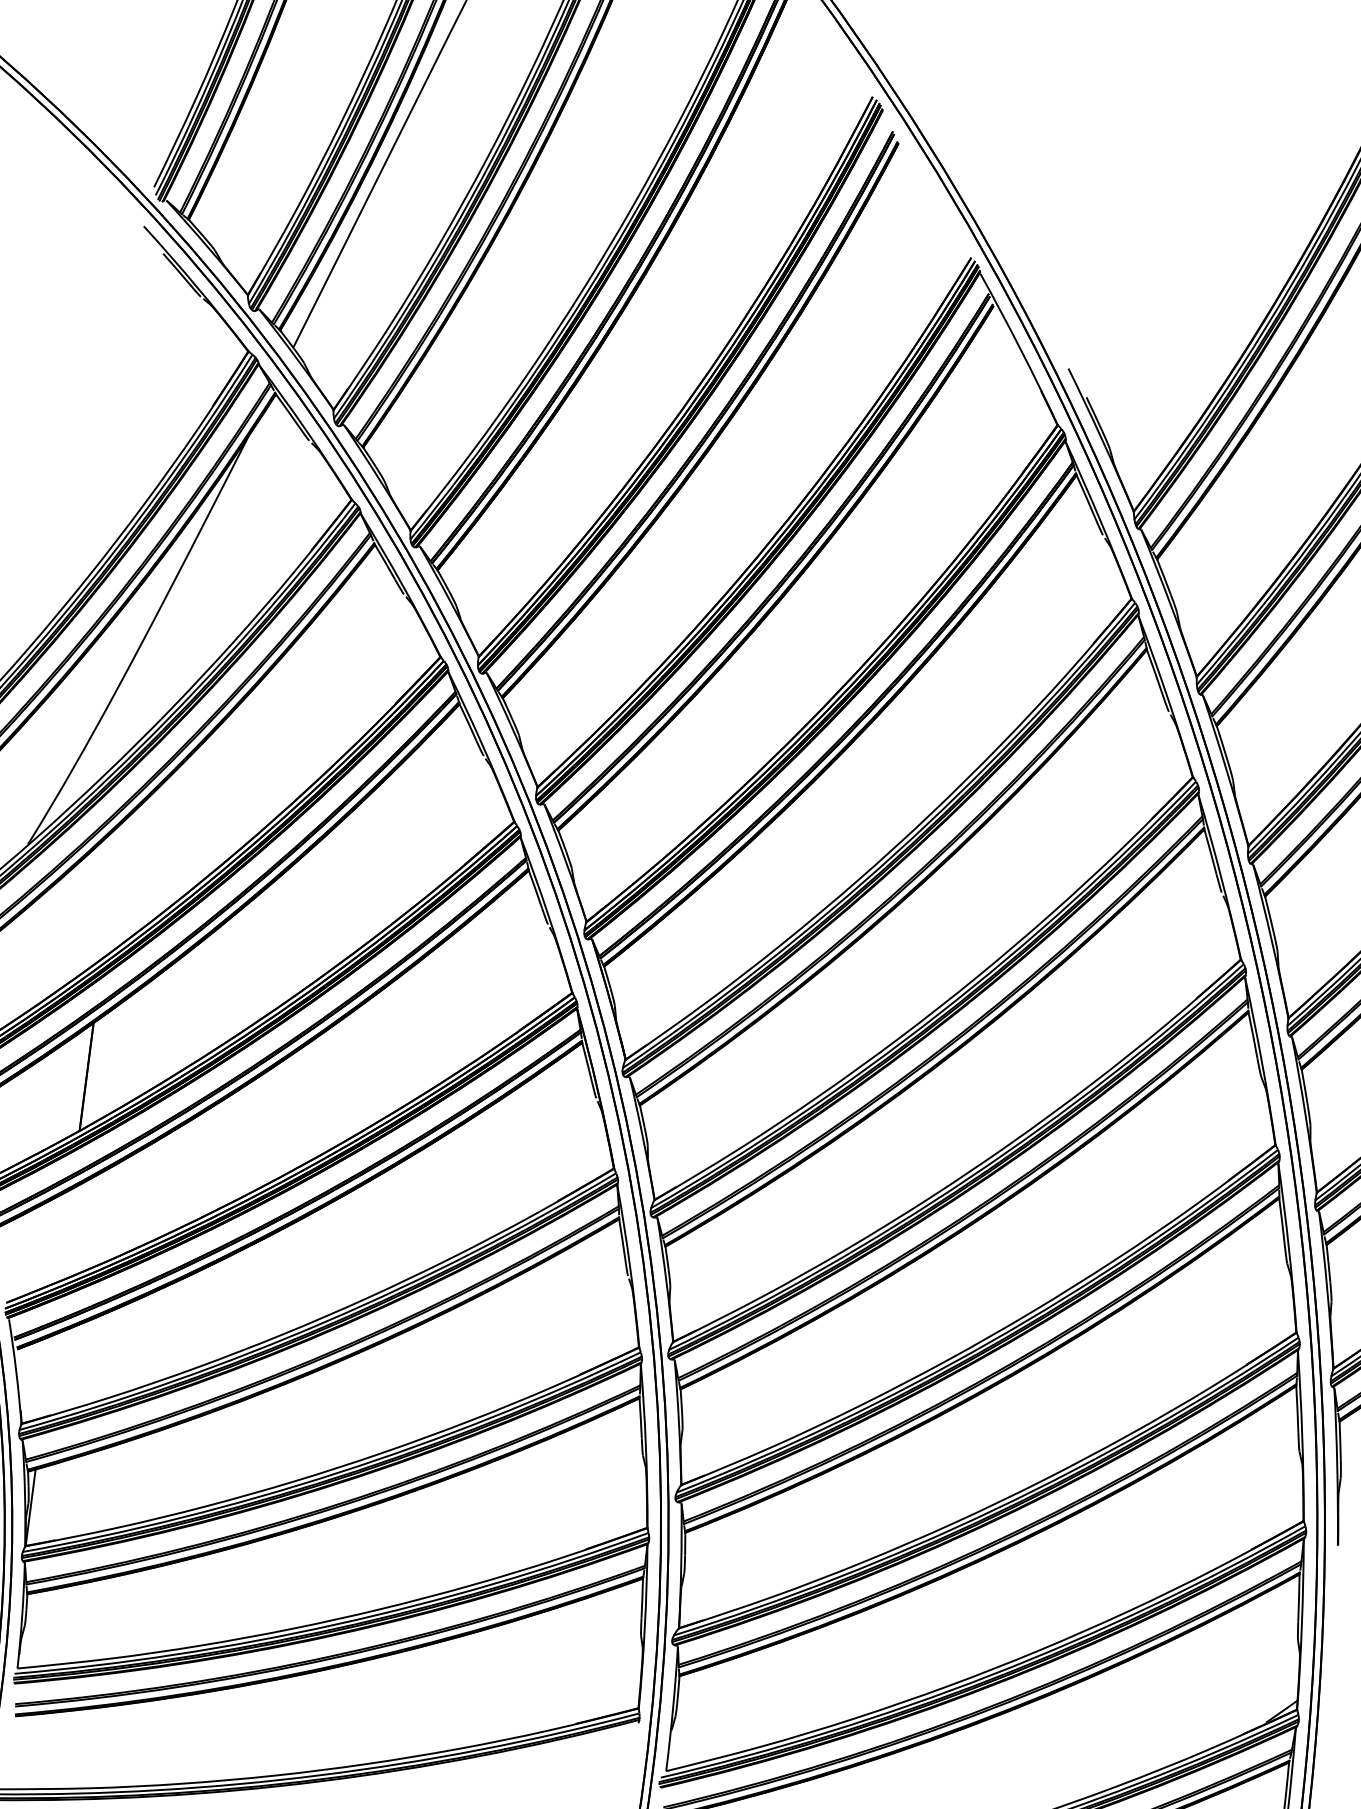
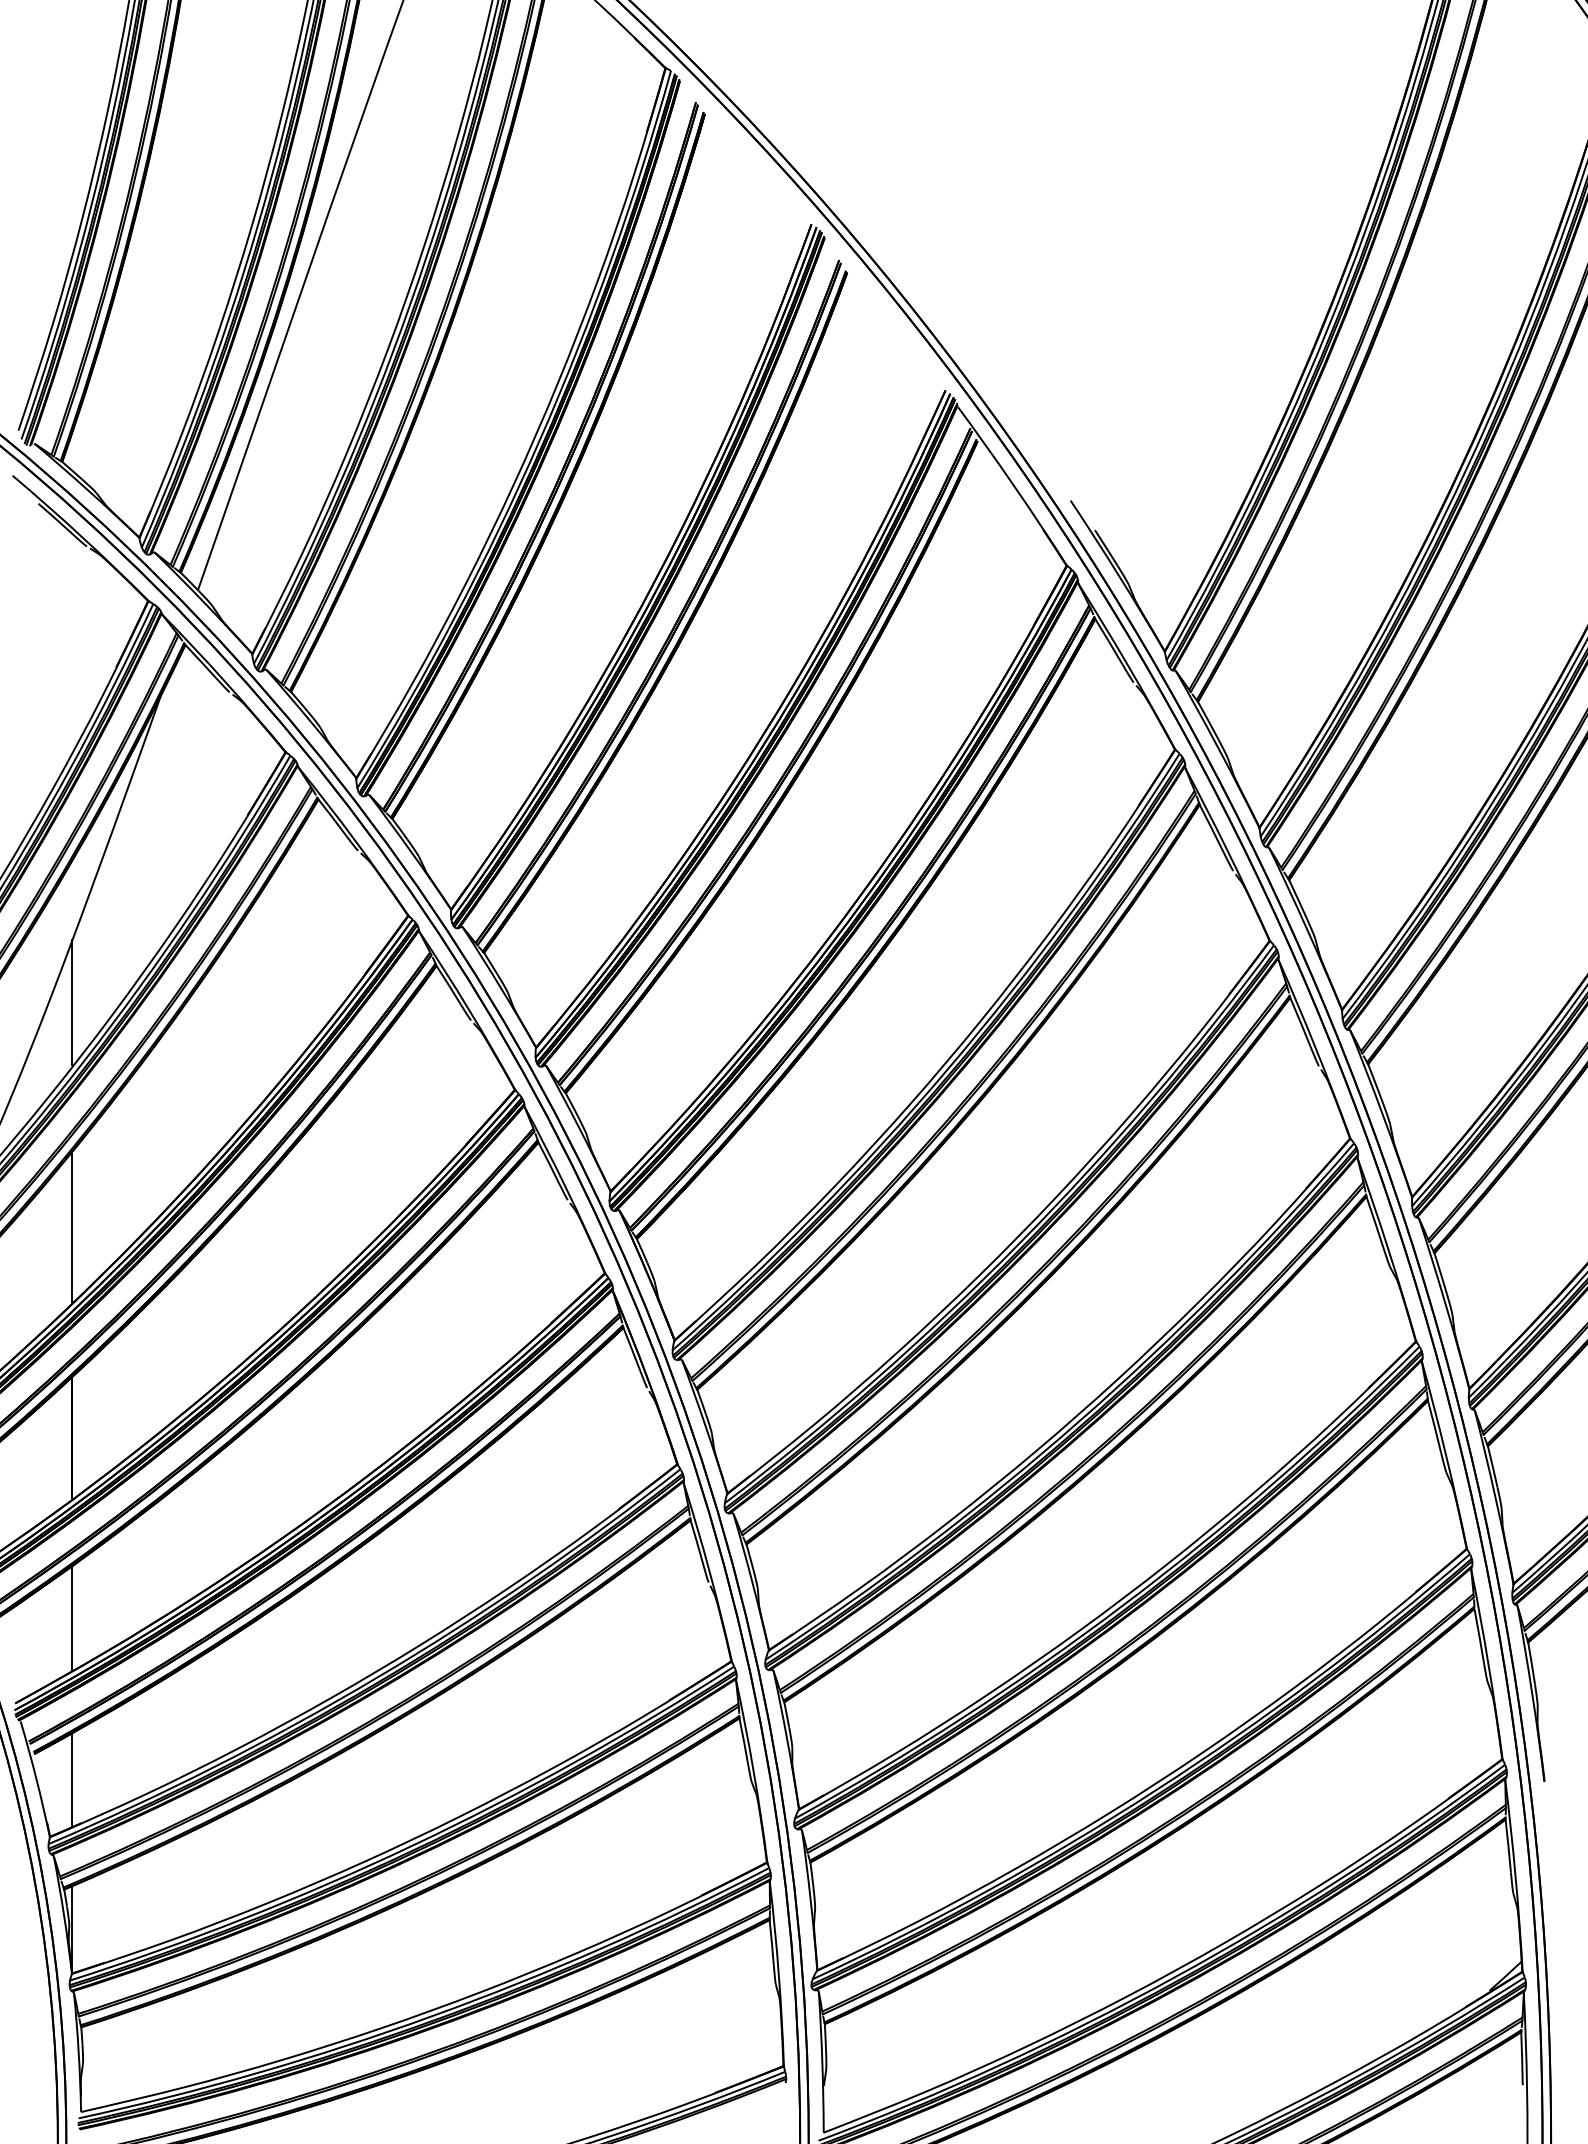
line: (136, 694) -> (72, 1001), added
line: (110, 890) -> (72, 1225), added
line: (66, 1233) -> (72, 1616), added
line: (47, 1376) -> (72, 1779), added

